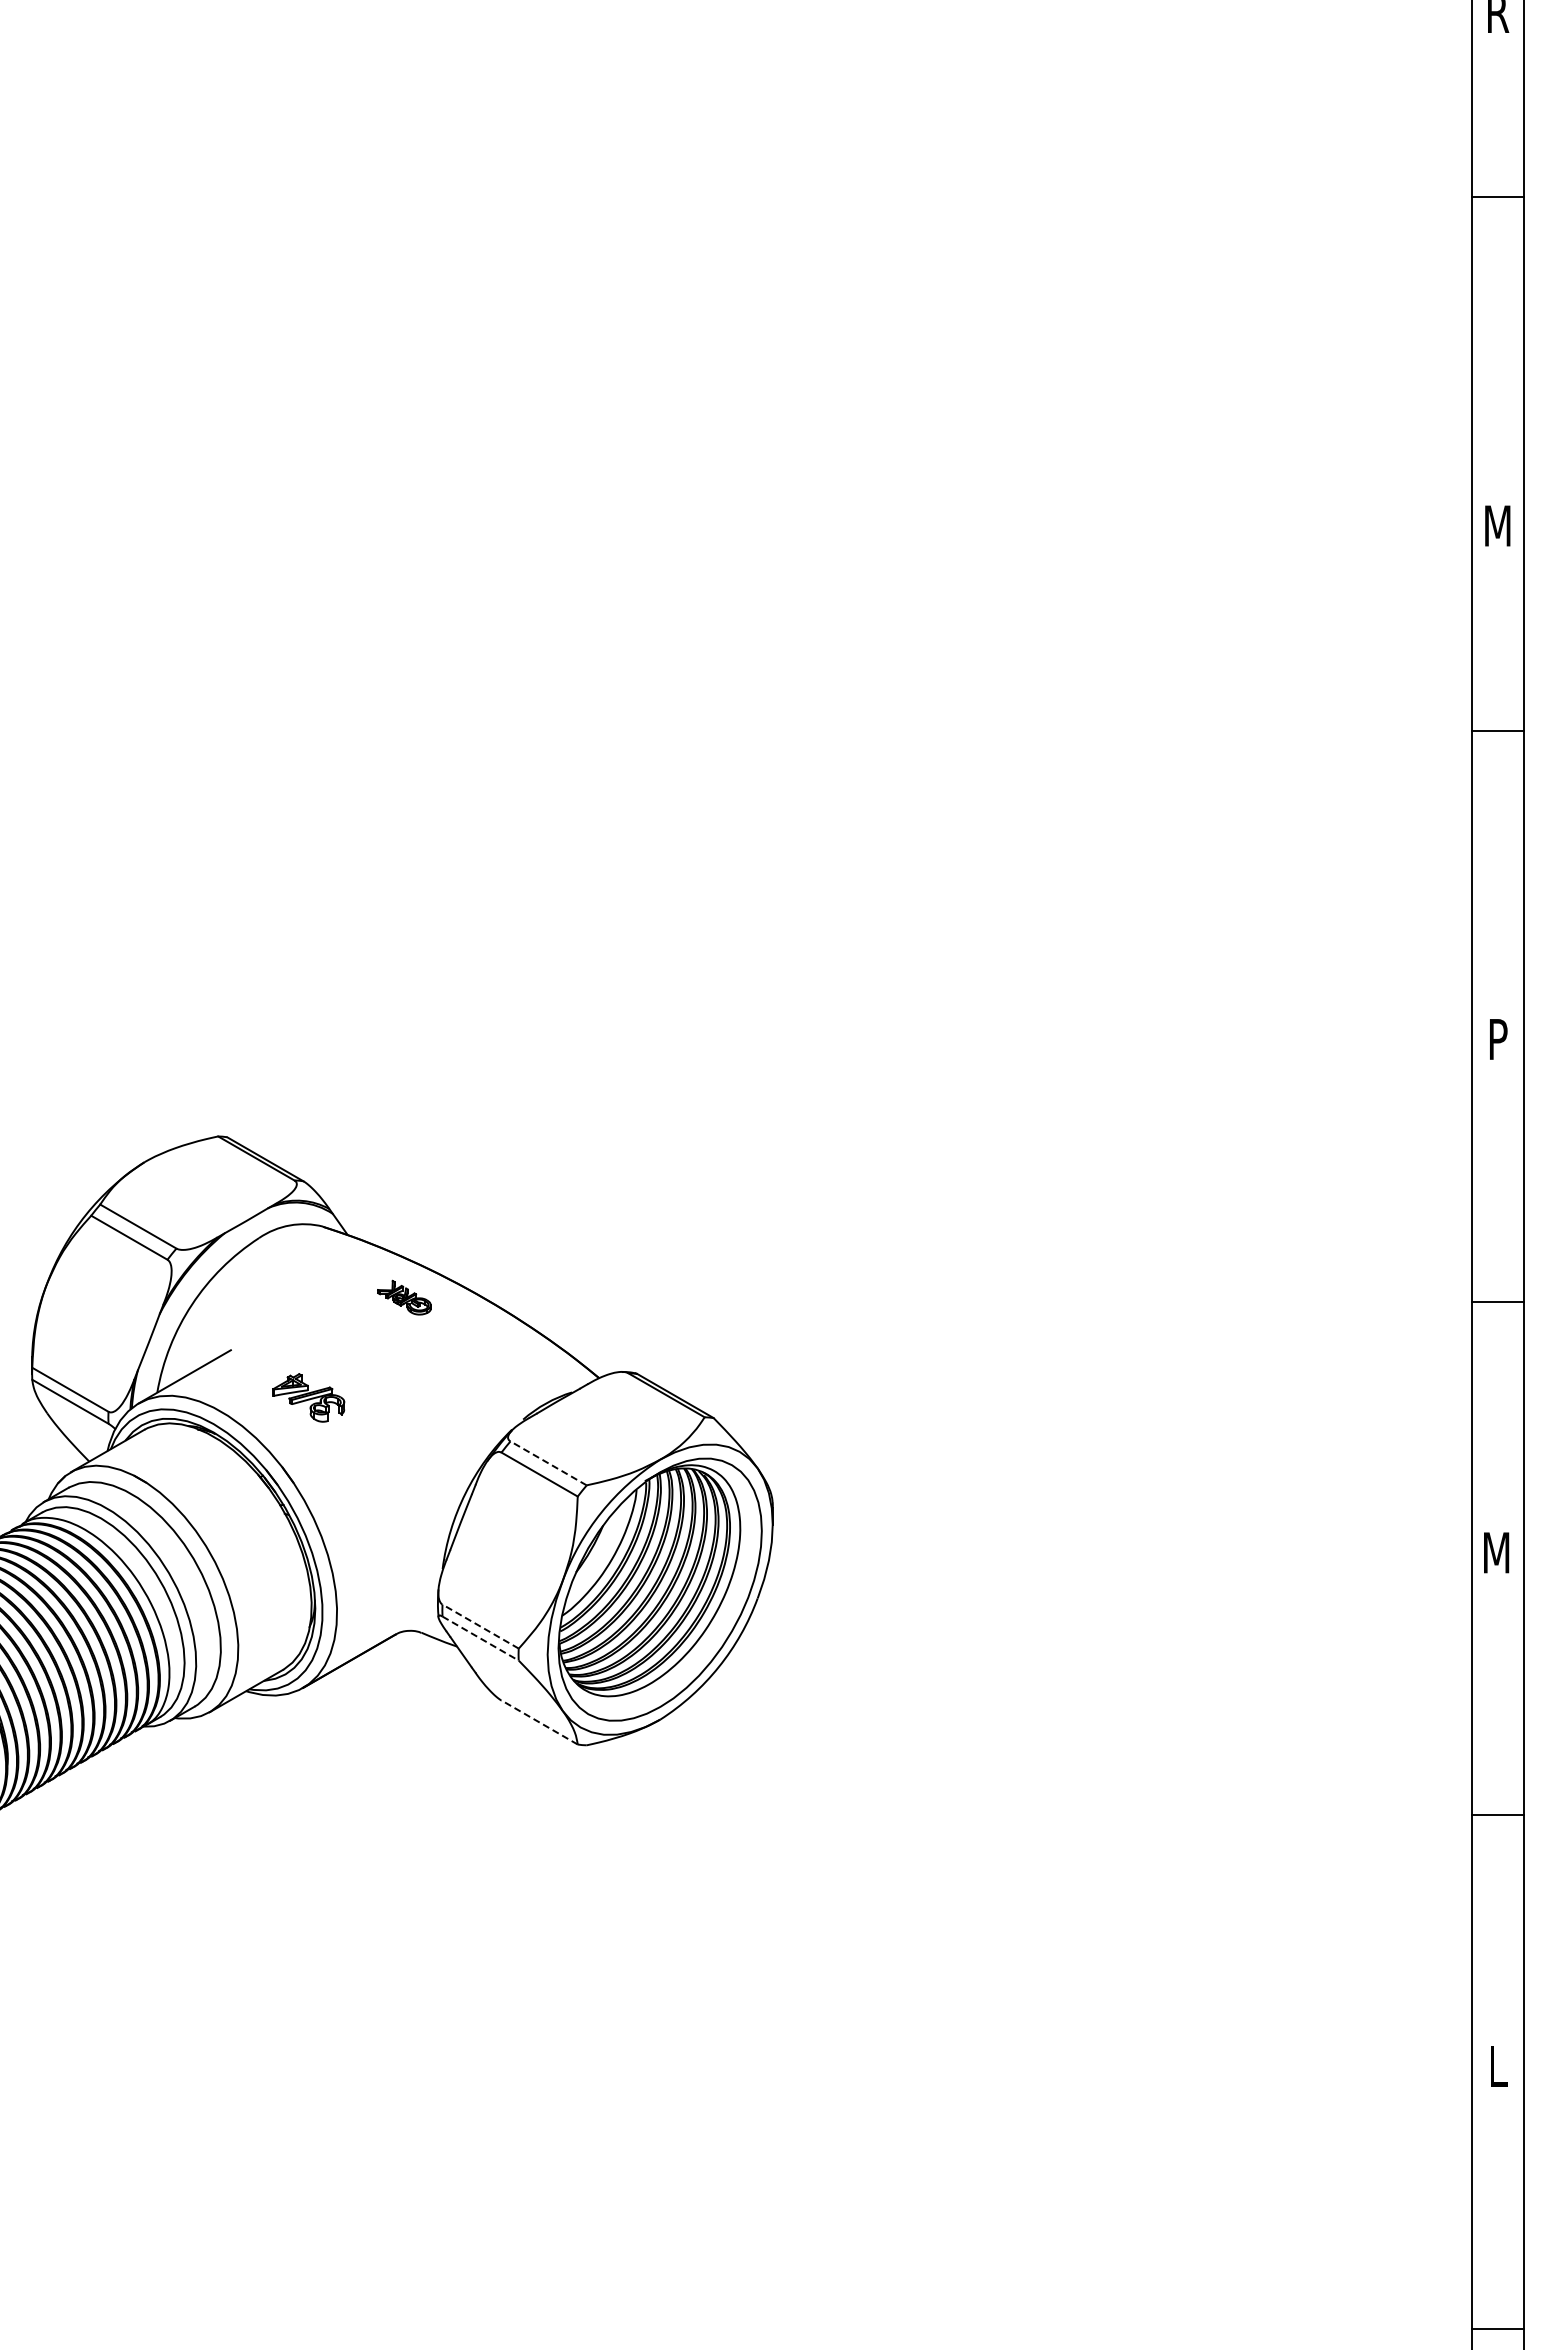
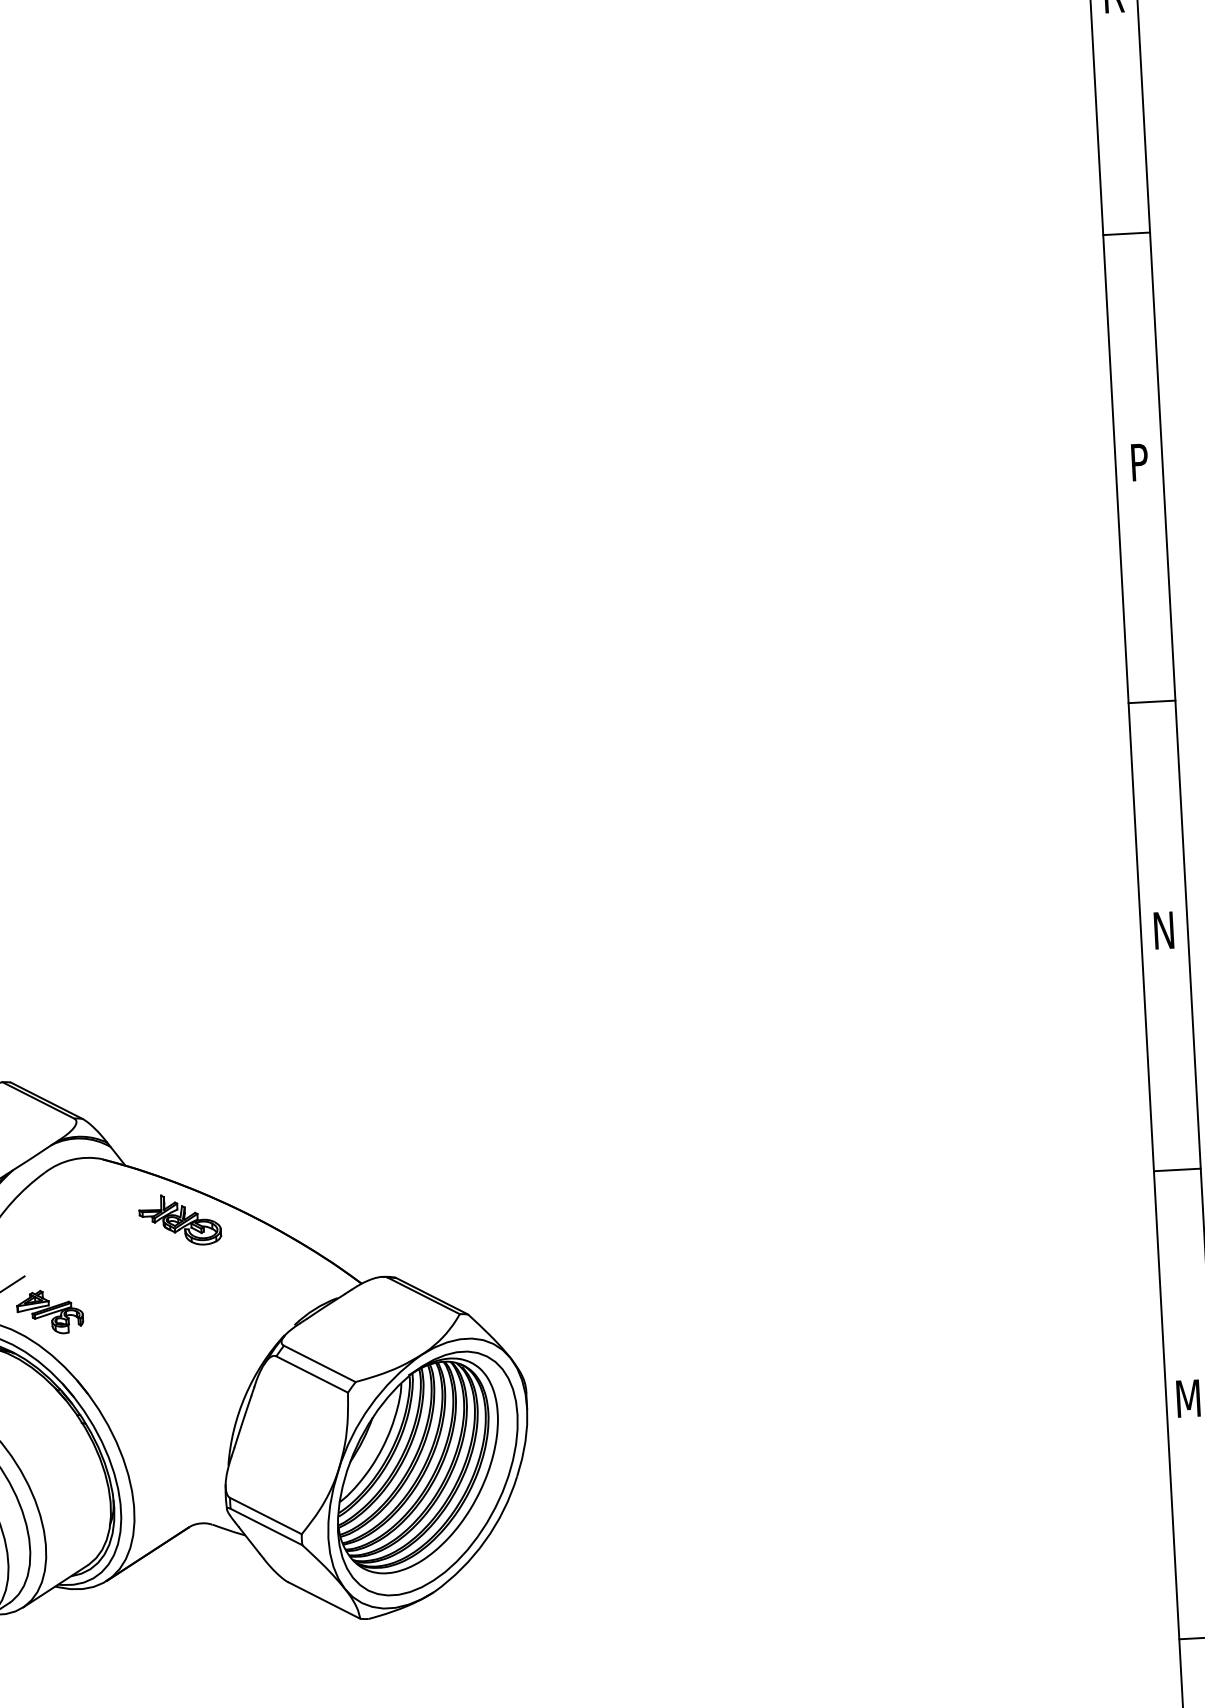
line: (1497, 197) -> (1126, 234), moved
text: (1497, 525) -> (1138, 462), M -> P
line: (1497, 730) -> (1151, 701), moved
text: (1497, 1039) -> (1163, 930), P -> N
part: (404, 1297) -> (180, 1219), size x1.67
part: (308, 1397) -> (49, 1311), moved
line: (548, 1463) -> (319, 1364), dashed -> solid
line: (480, 1626) -> (265, 1515), dashed -> solid
line: (481, 1638) -> (267, 1526), dashed -> solid
line: (539, 1722) -> (324, 1600), dashed -> solid

